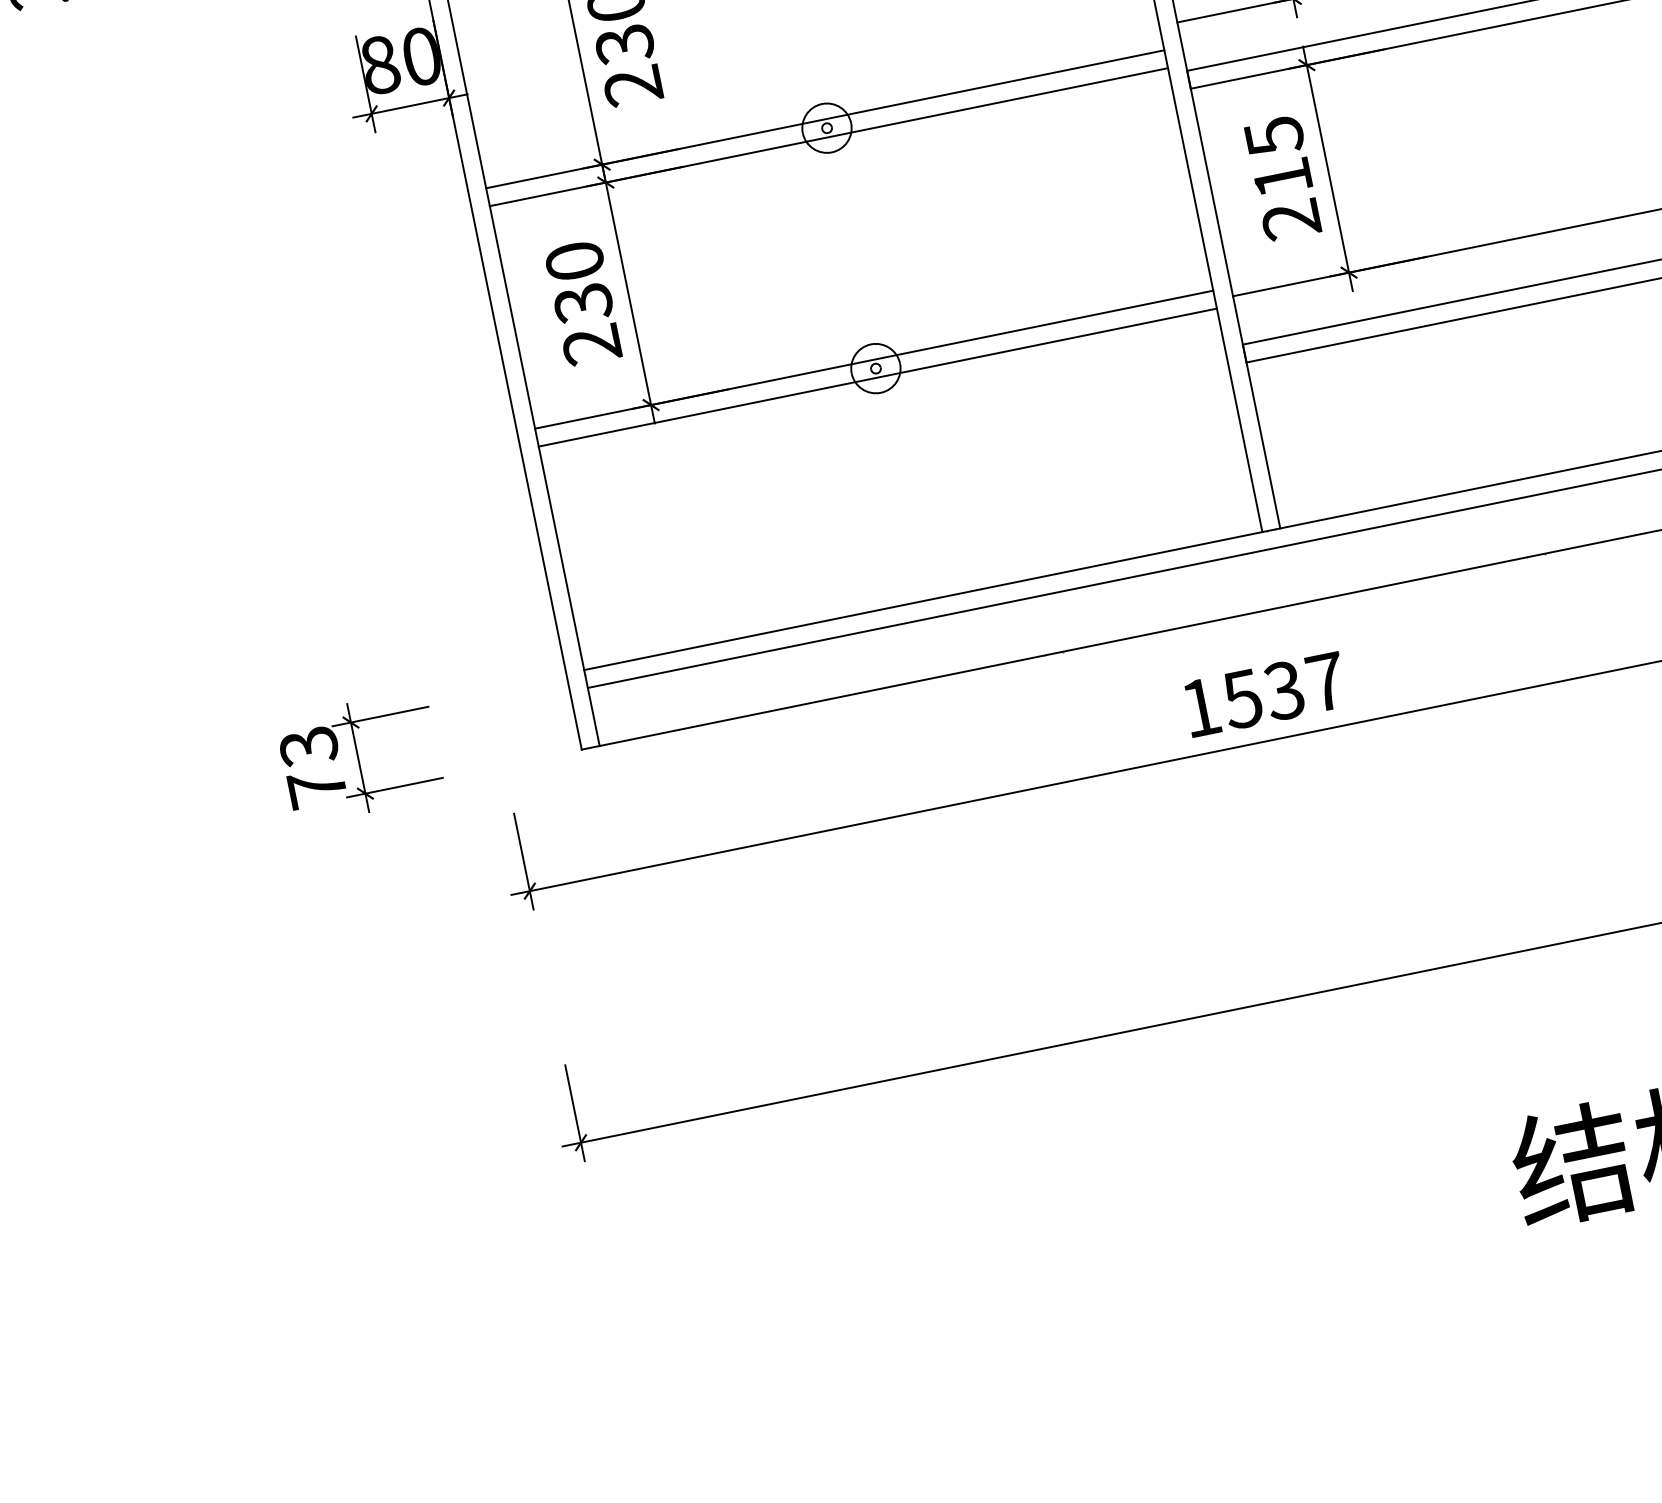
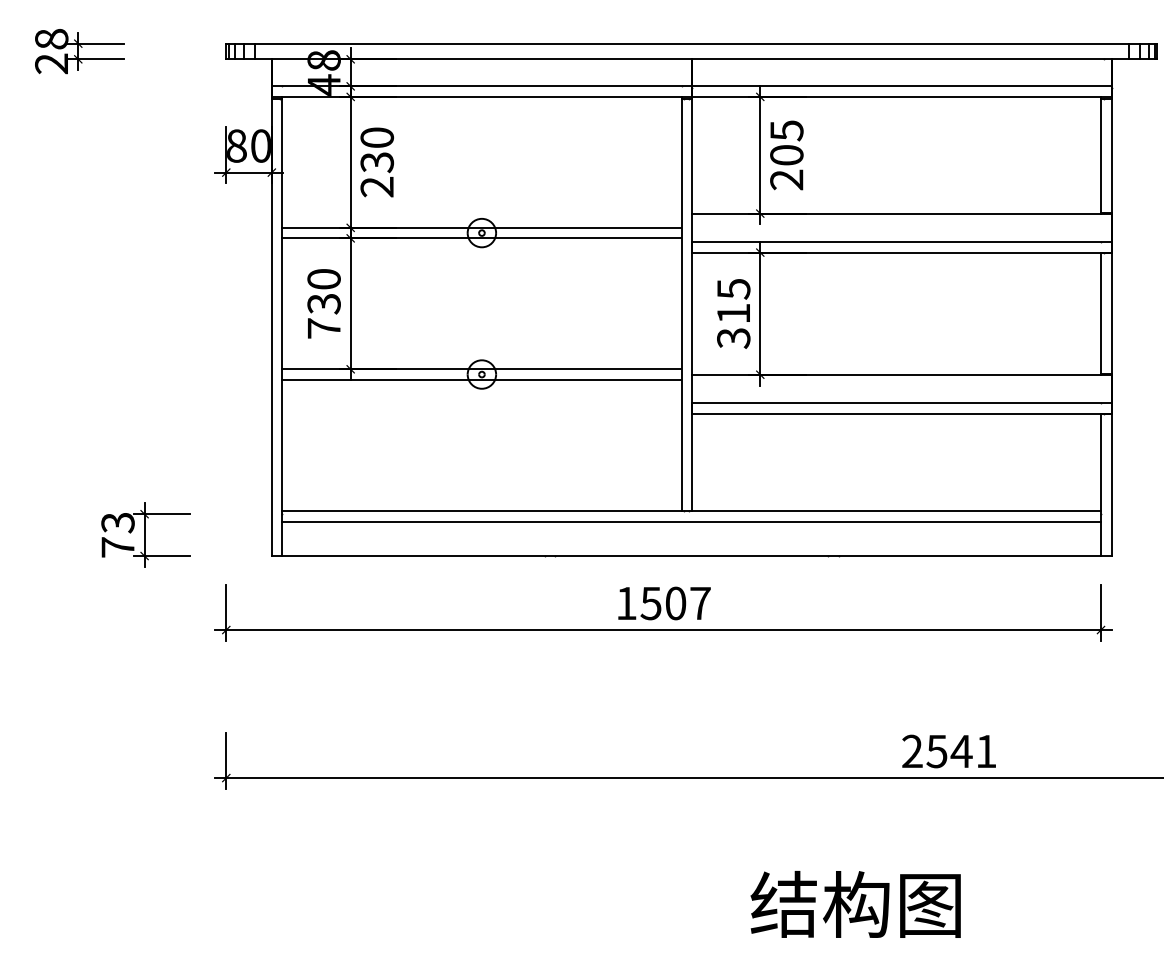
text: (1290, 220) -> (733, 338), 215 -> 315
text: (590, 345) -> (323, 328), 230 -> 730
text: (1284, 690) -> (675, 603), 1537 -> 1507

